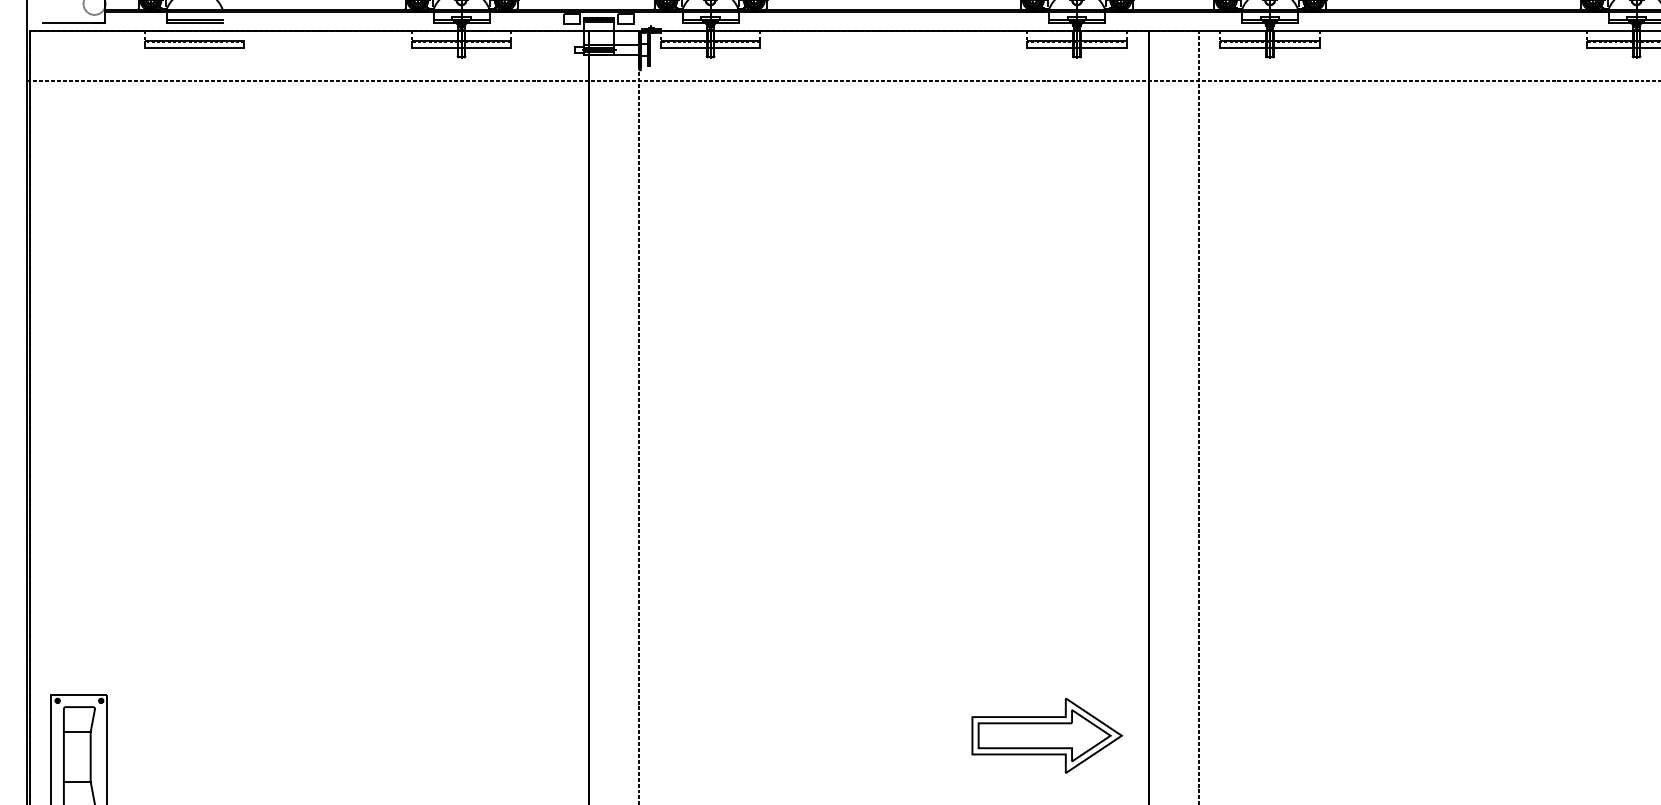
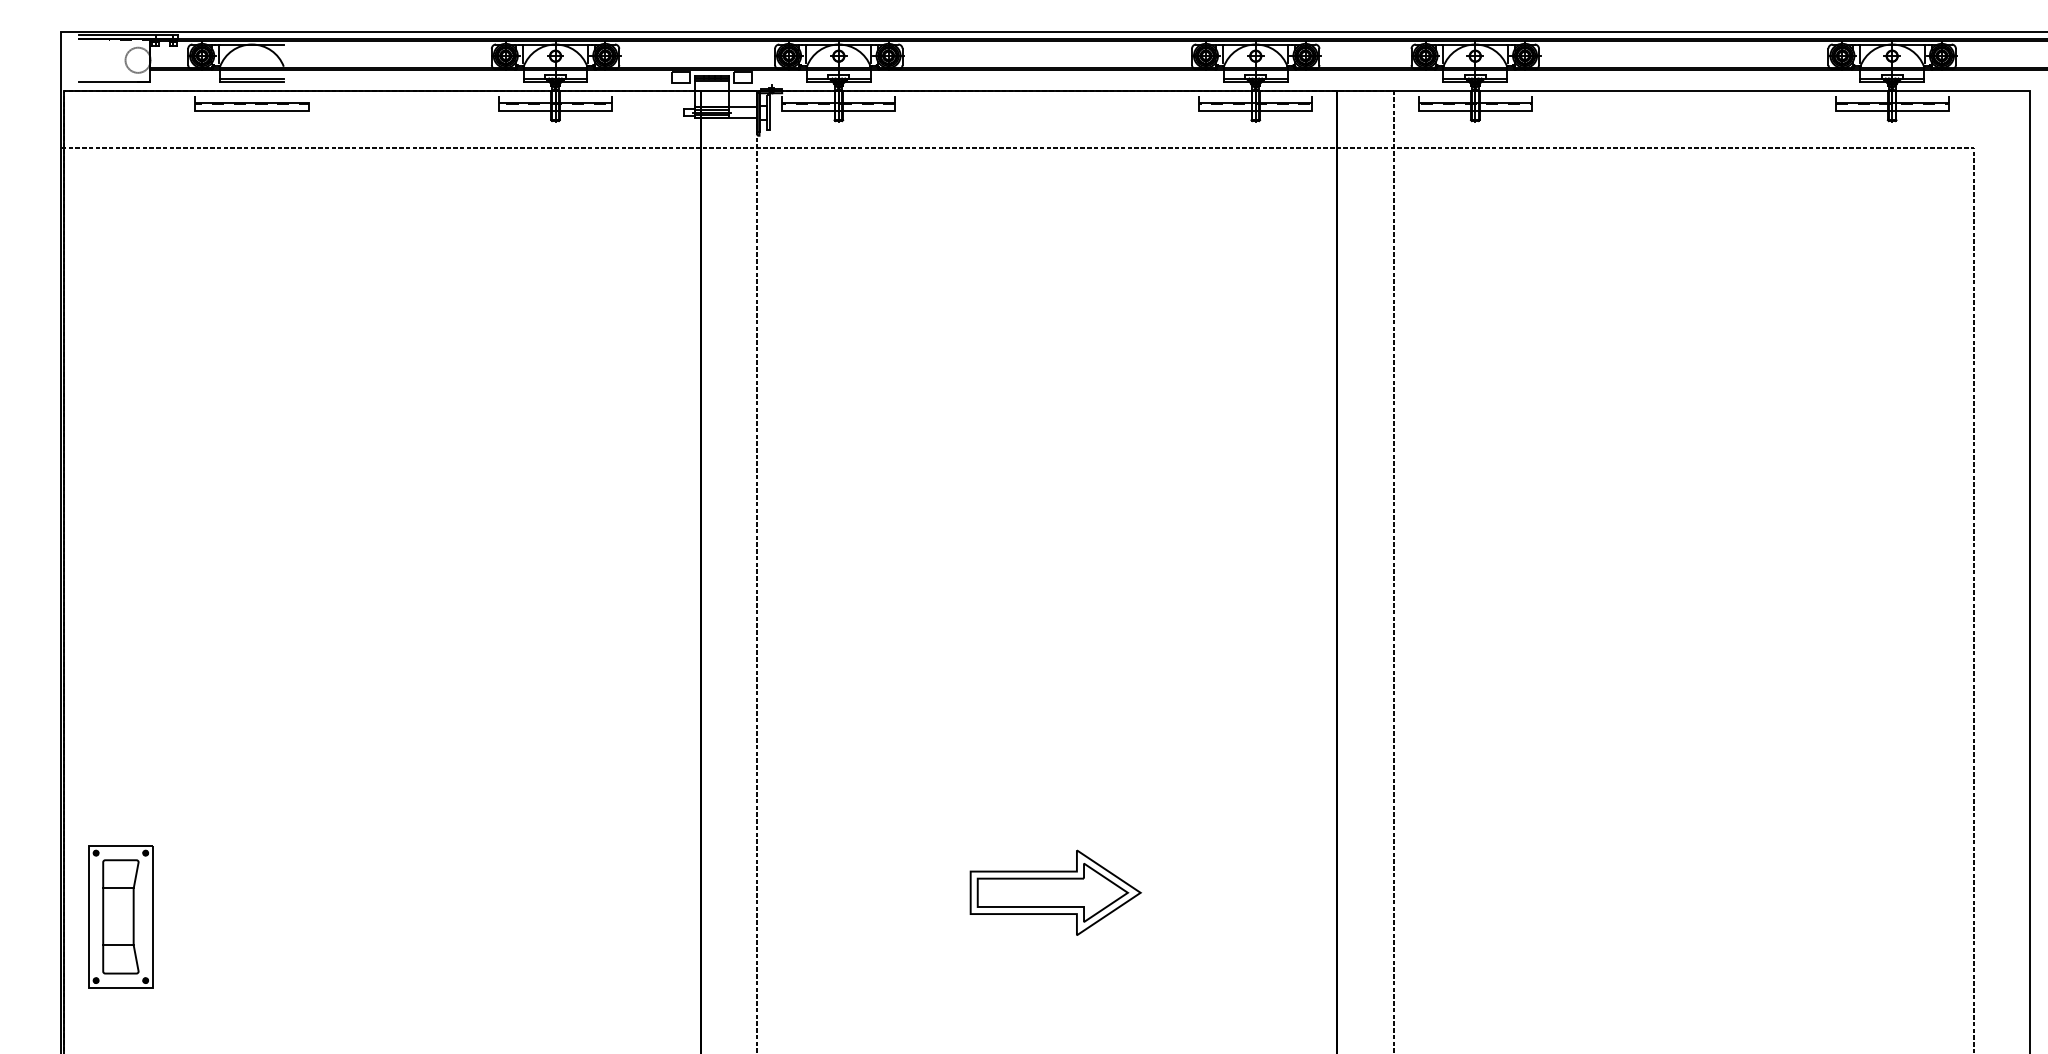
part: (1046, 735) -> (1055, 892), moved

